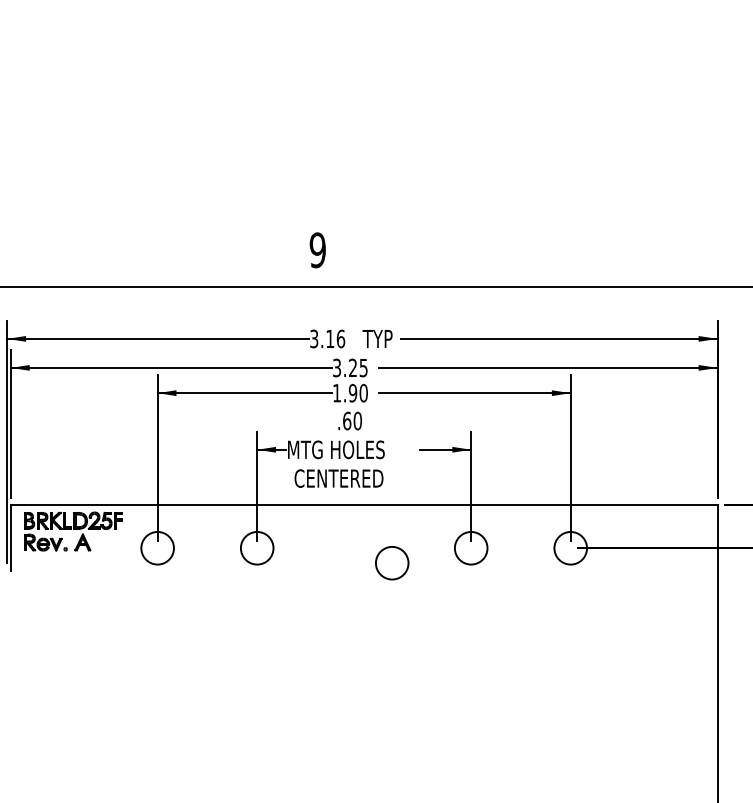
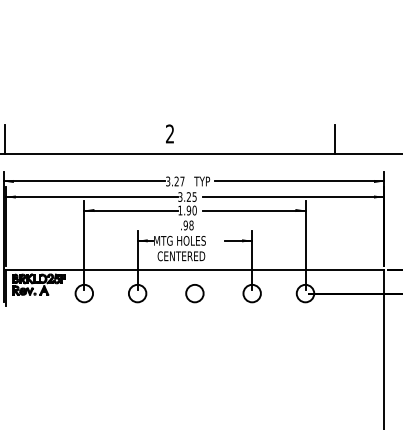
text: (316, 249) -> (169, 133), 9 -> 2
line: (10, 258) -> (5, 138), added
line: (626, 258) -> (335, 138), added
text: (335, 338) -> (179, 181), 3.16 -> 3.27
text: (352, 421) -> (188, 225), .60 -> .98
circle: (391, 563) -> (194, 293), moved

